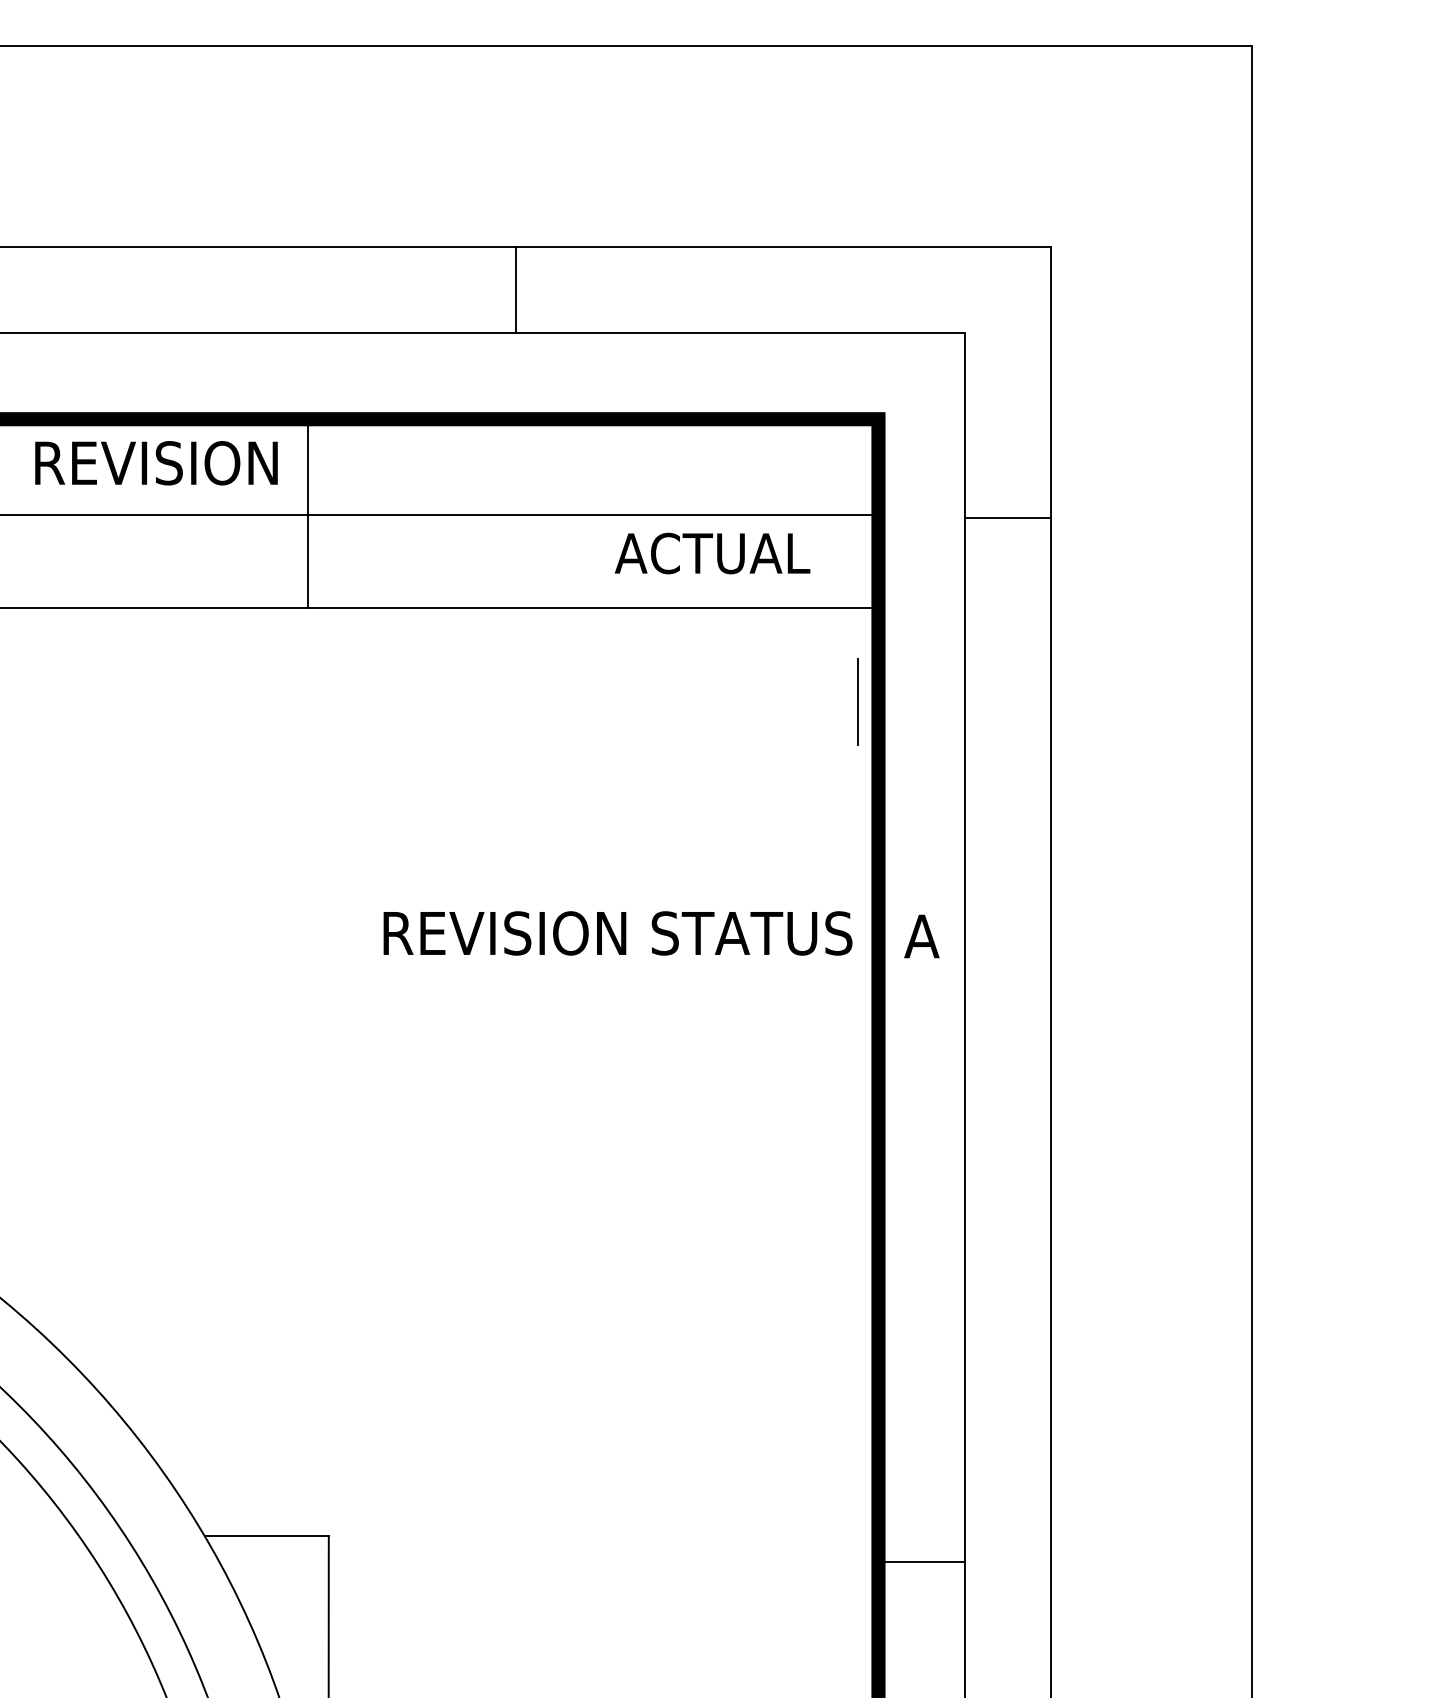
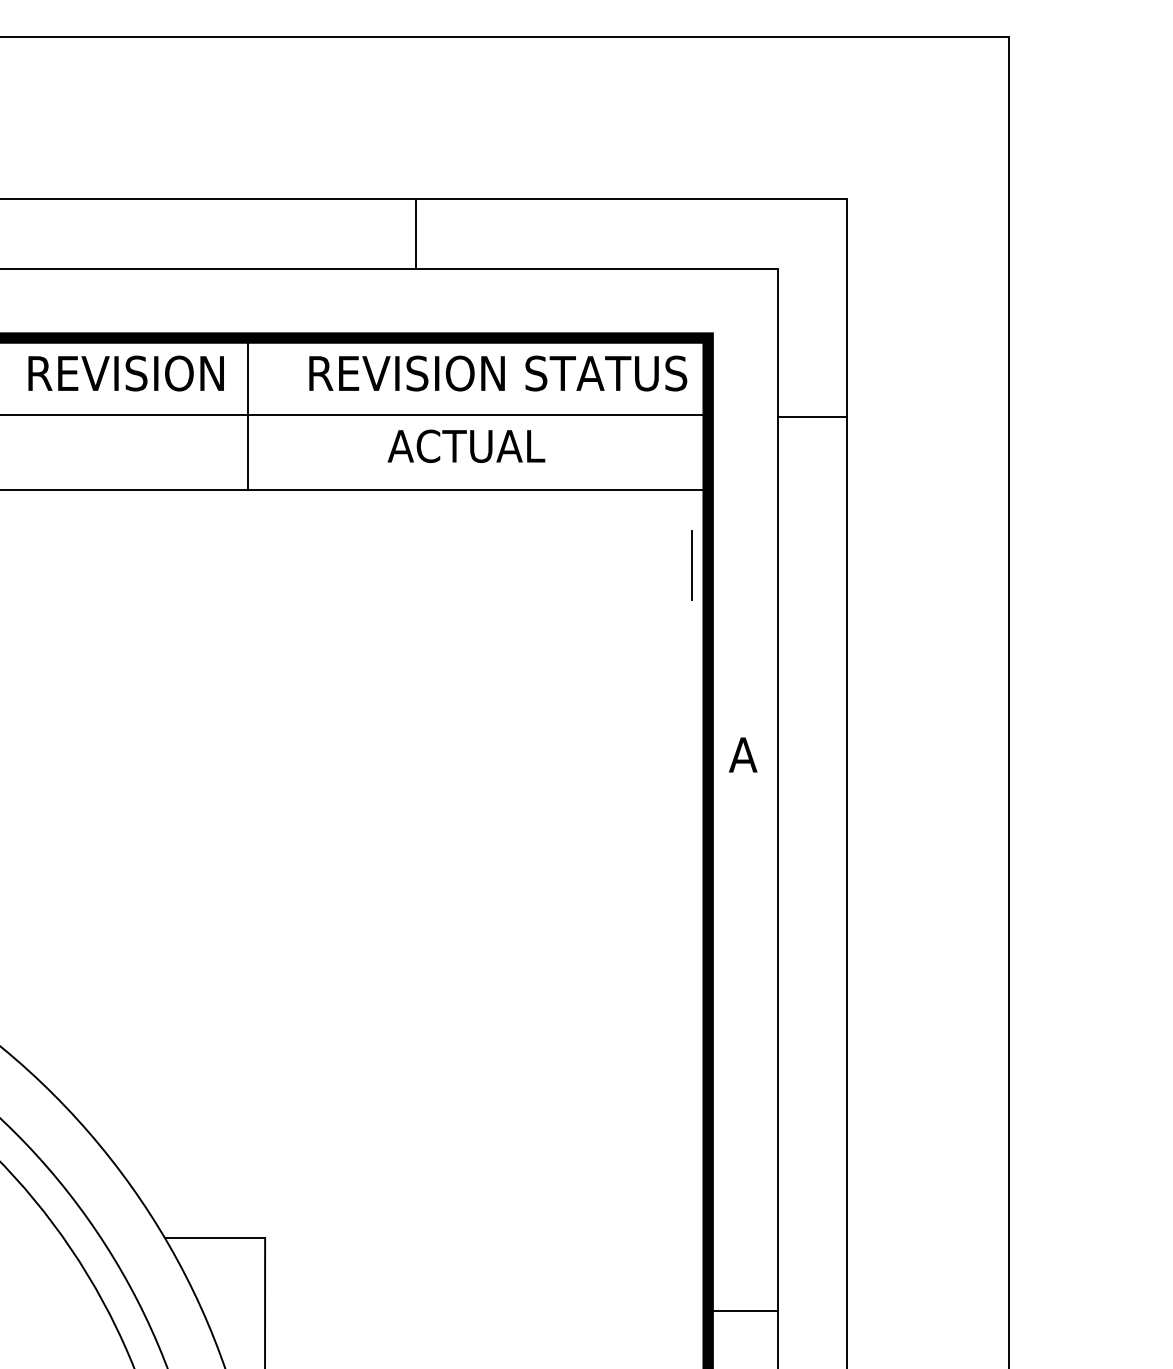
text: (712, 552) -> (466, 445), moved
text: (618, 933) -> (498, 373), moved
line: (921, 1562) -> (742, 1311), moved

